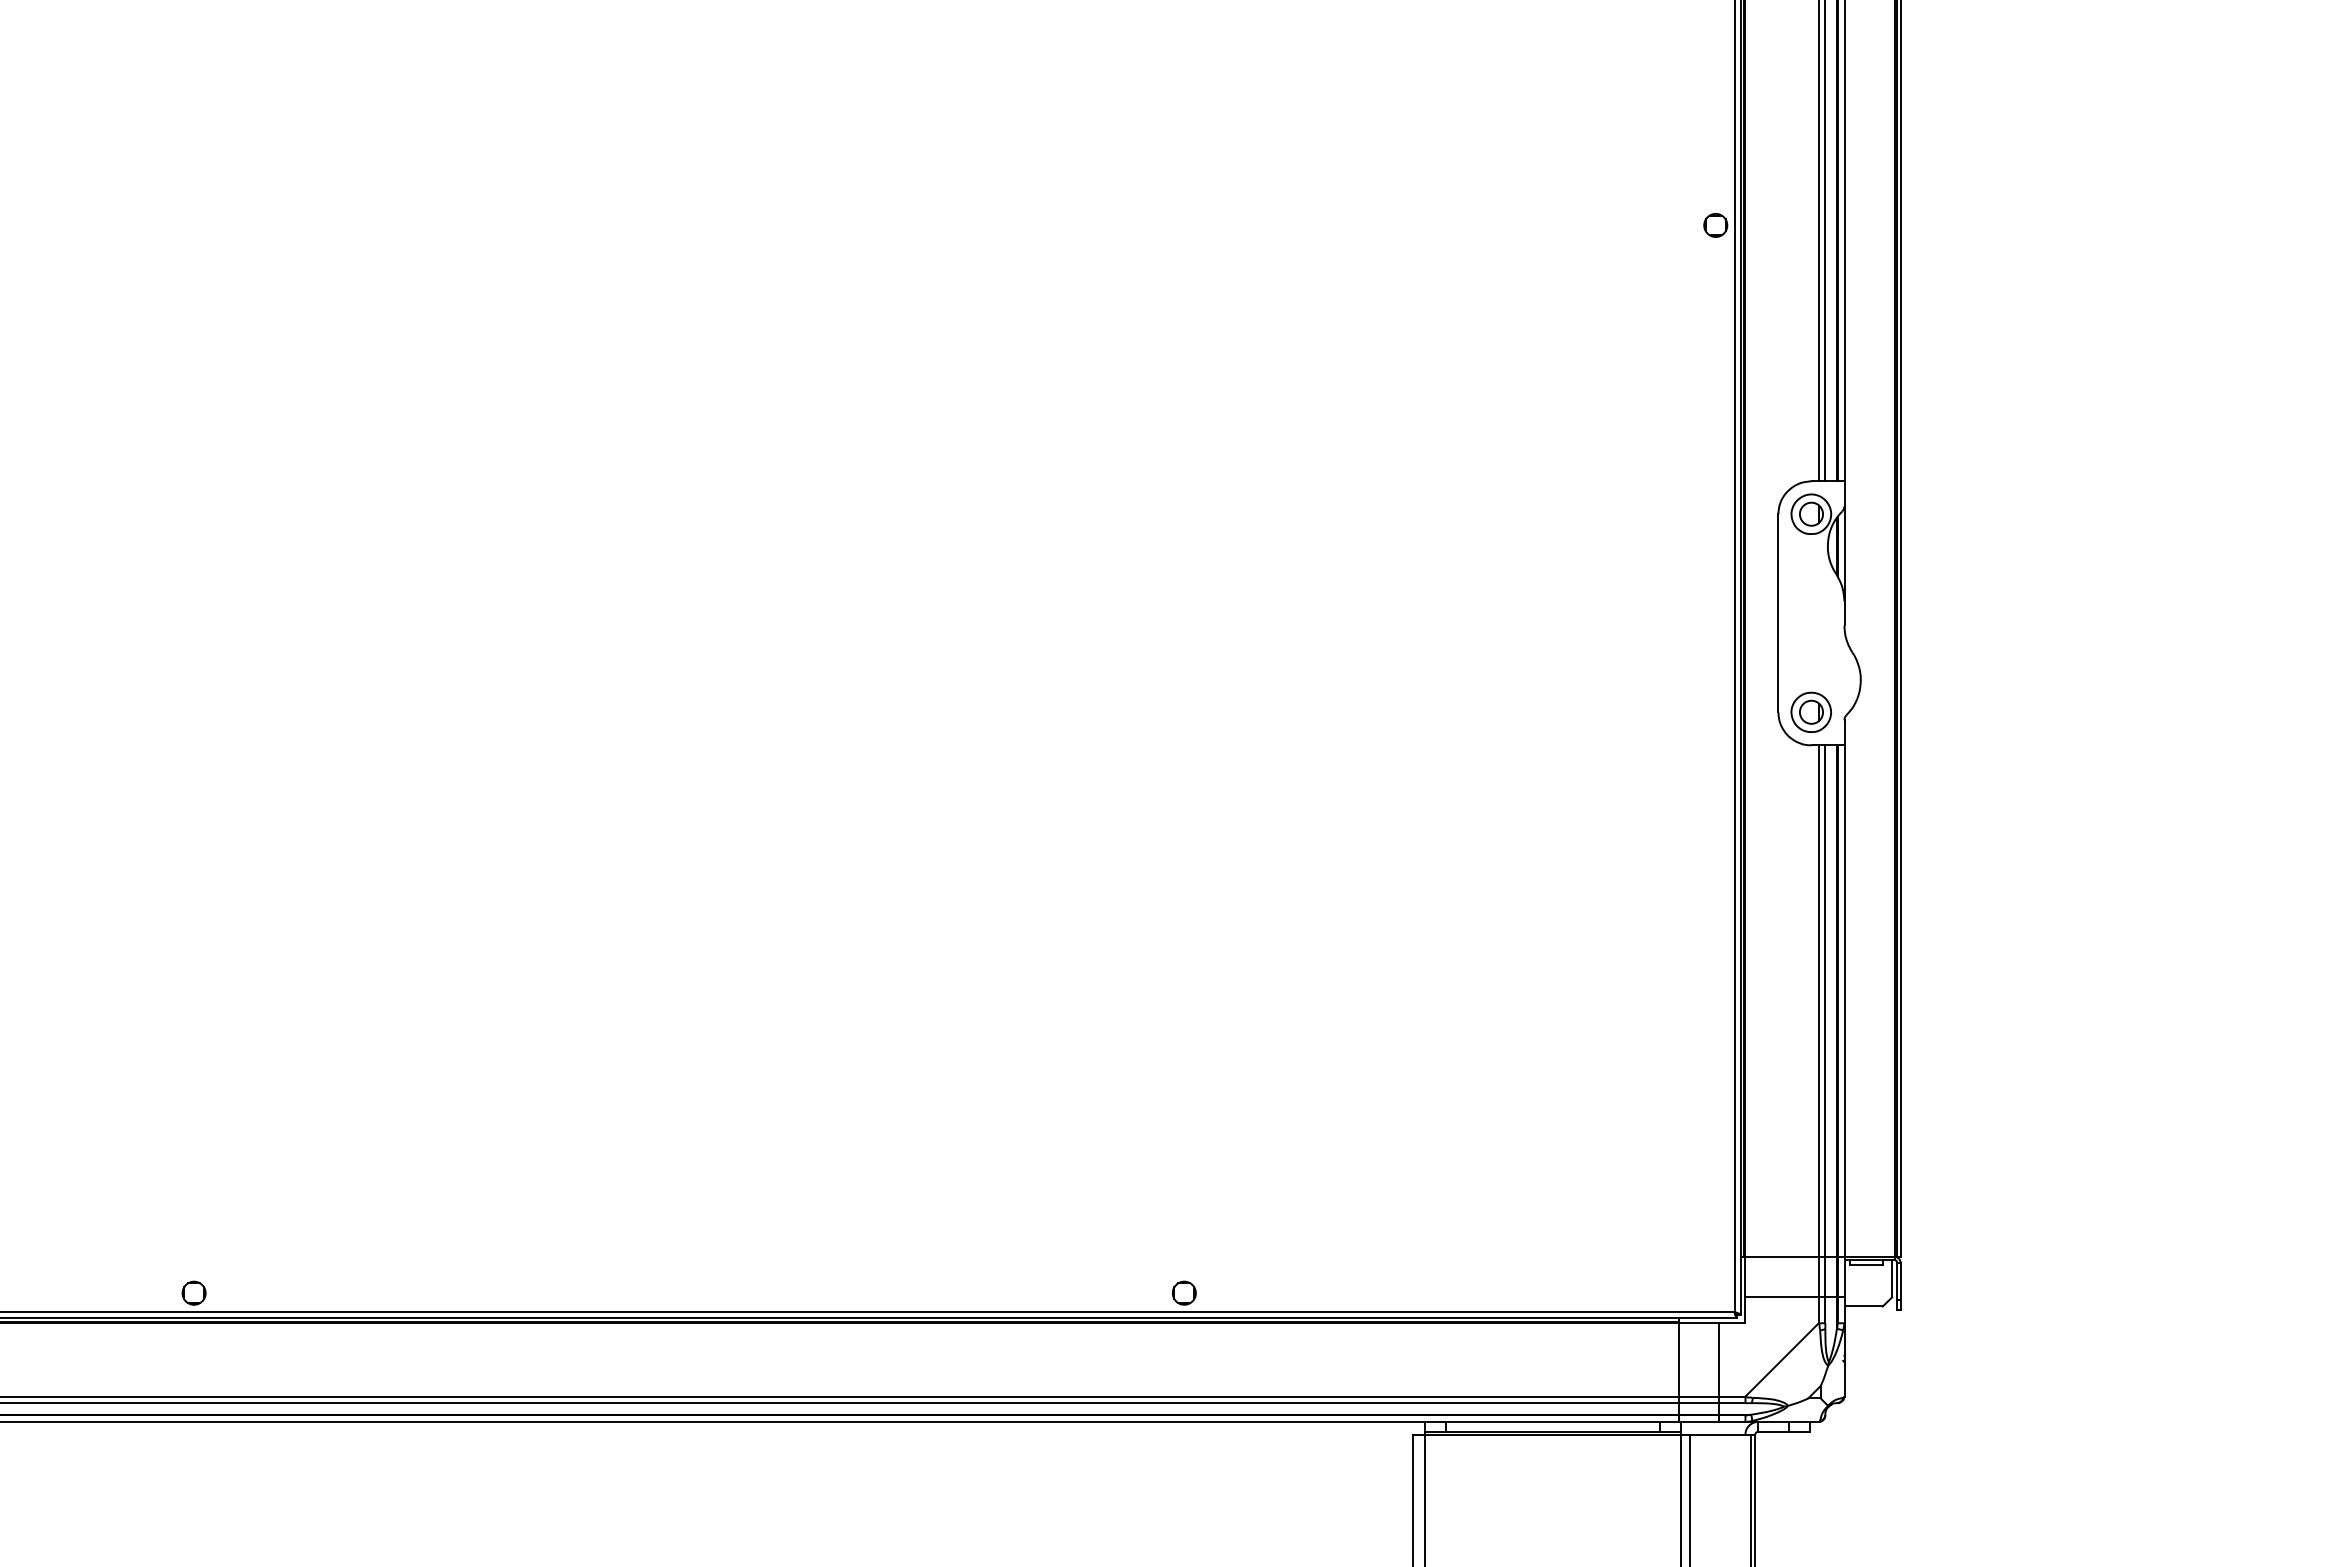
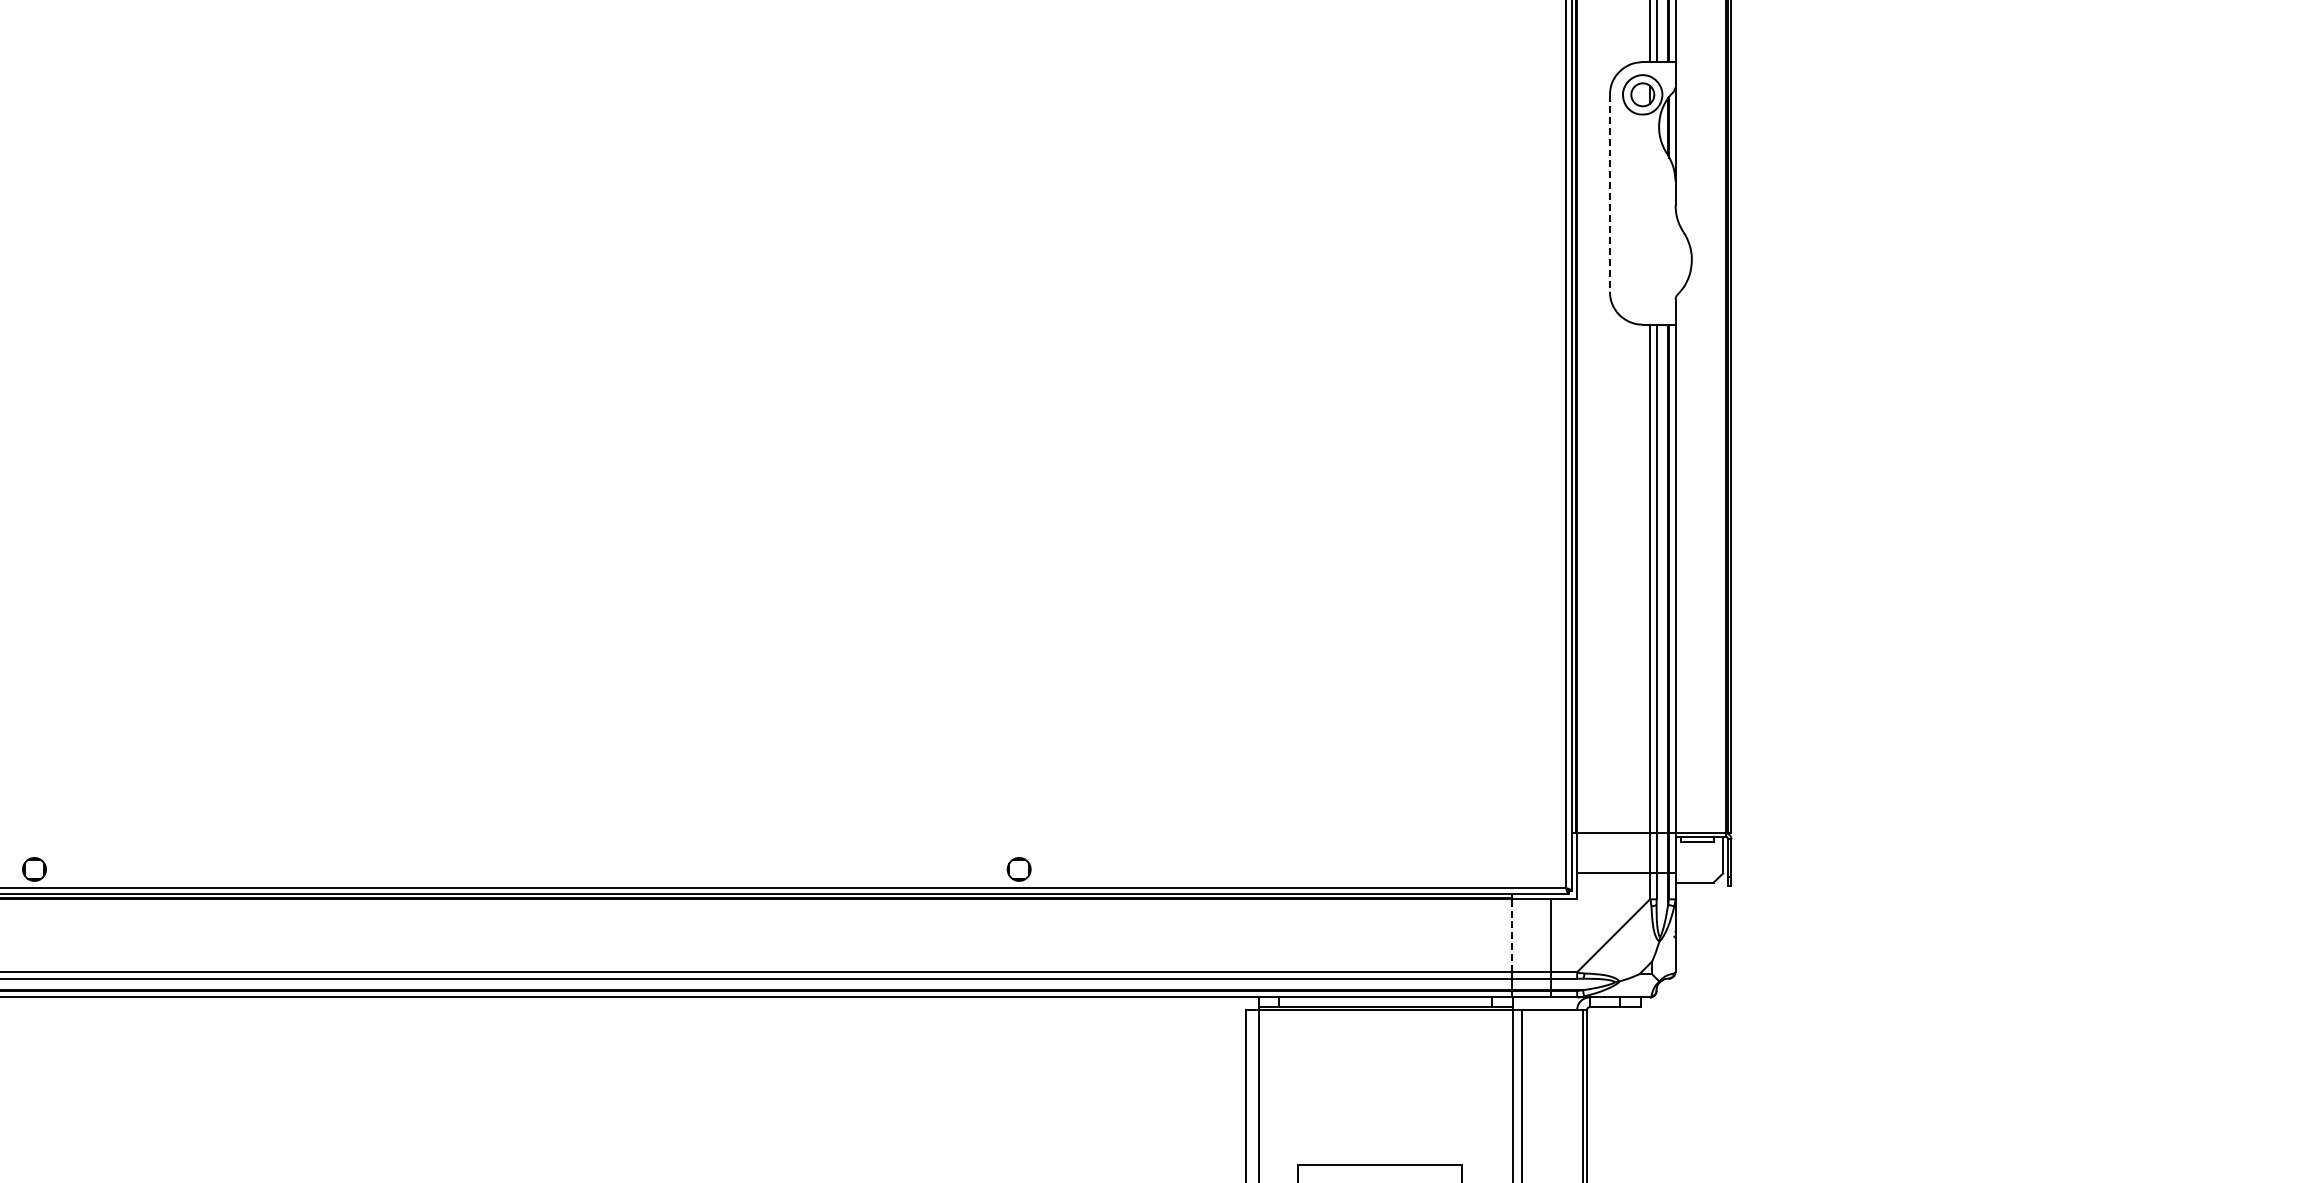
line: (1778, 613) -> (1610, 193), solid -> dashed
part: (1810, 711) -> (1641, 290), removed
line: (1679, 1359) -> (1511, 935), solid -> dashed

